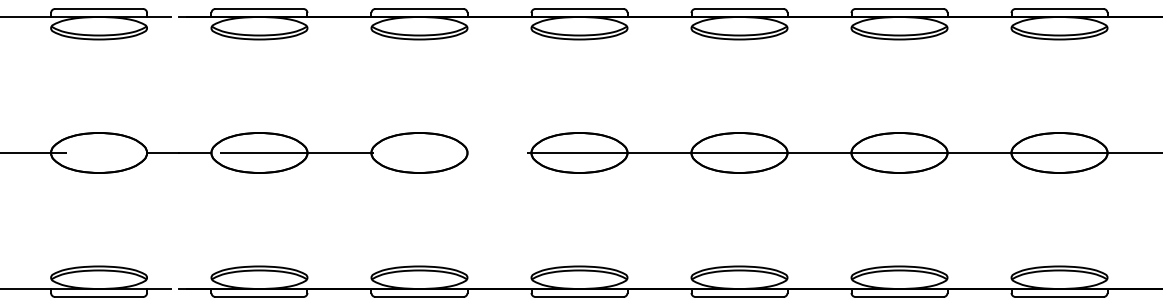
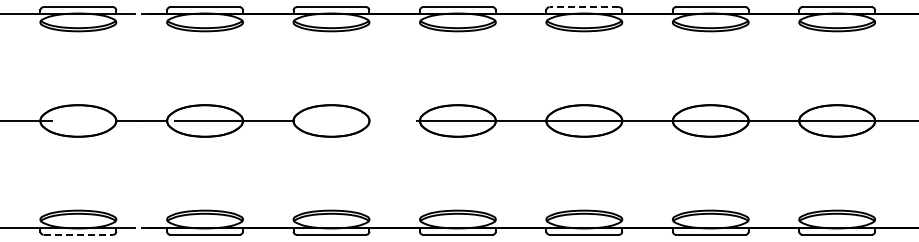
line: (739, 9) -> (584, 7), solid -> dashed
line: (99, 296) -> (78, 234), solid -> dashed

